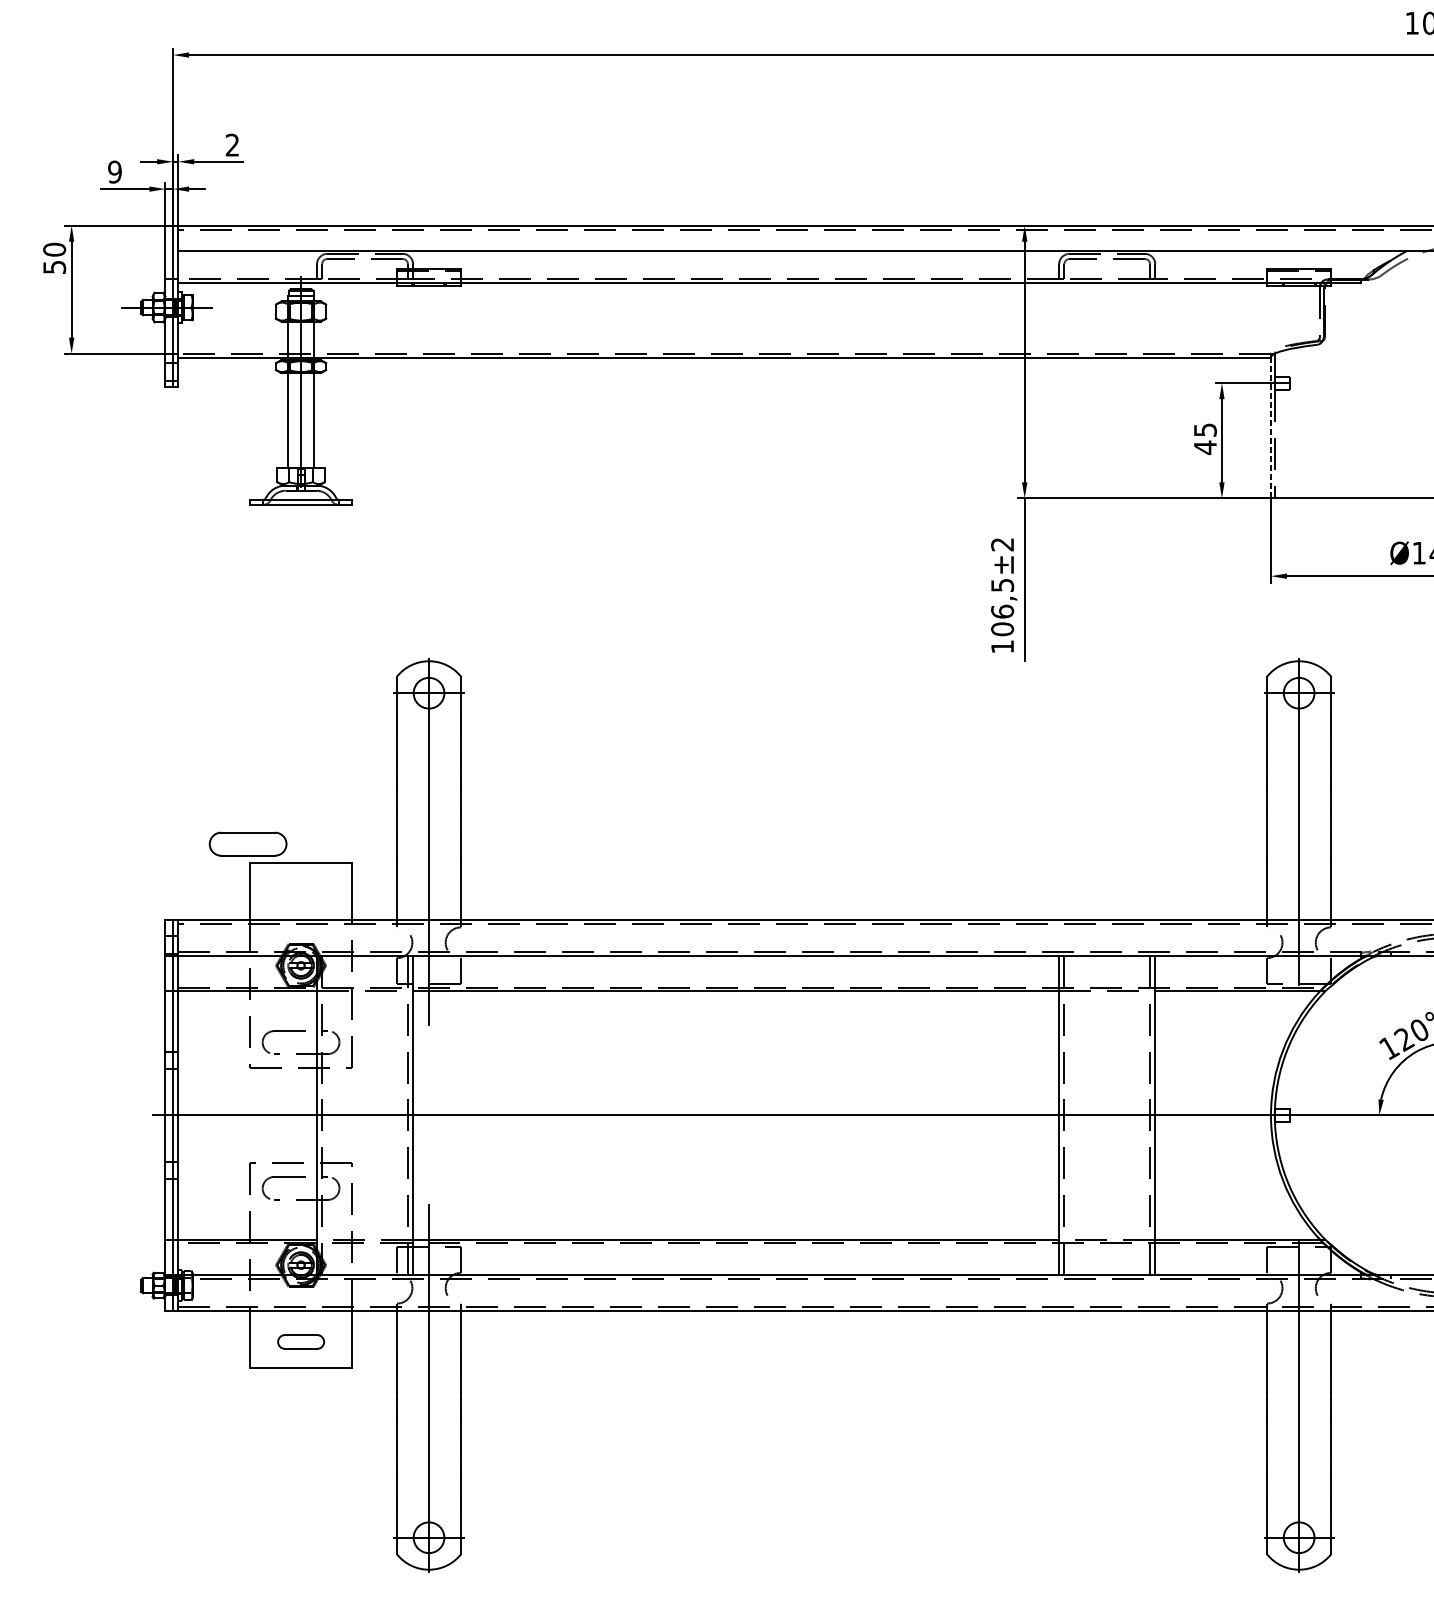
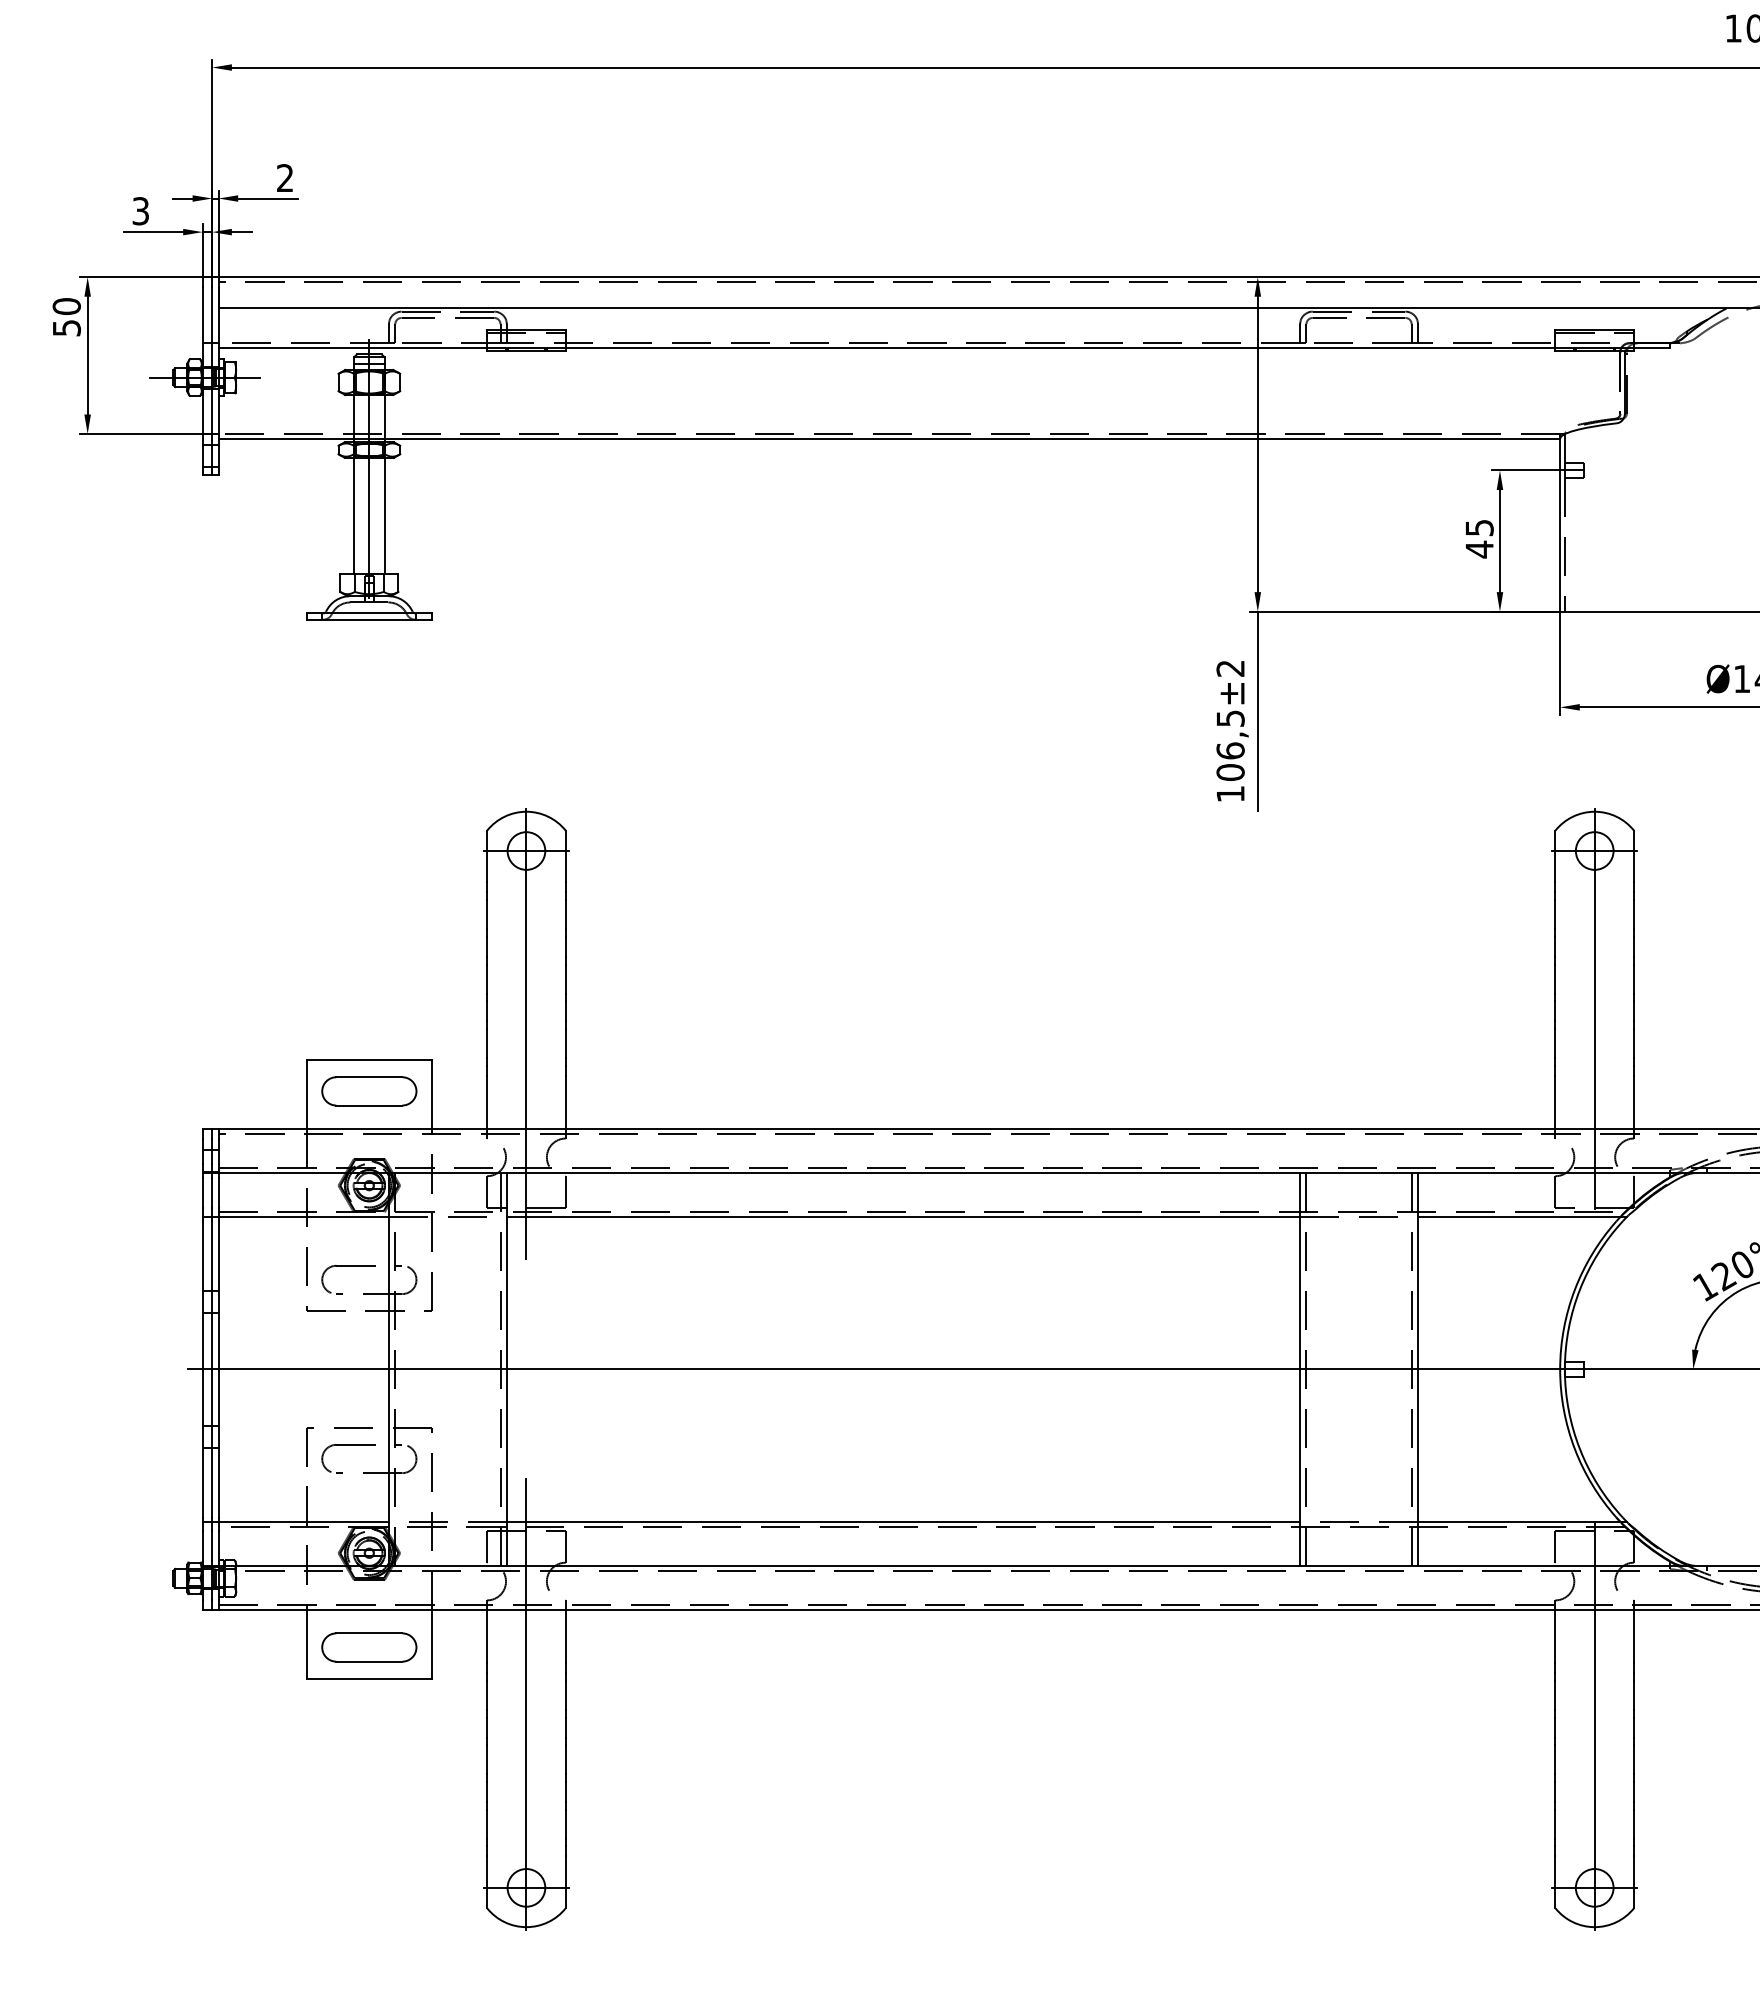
text: (114, 172) -> (140, 211), 9 -> 3
line: (1271, 428) -> (1560, 525), dashed -> solid
part: (248, 844) -> (369, 1091), moved
part: (301, 1341) -> (369, 1647), size x1.67

